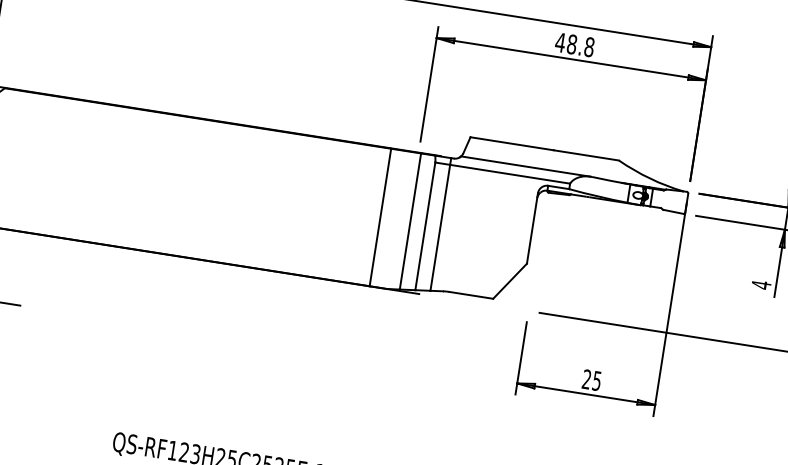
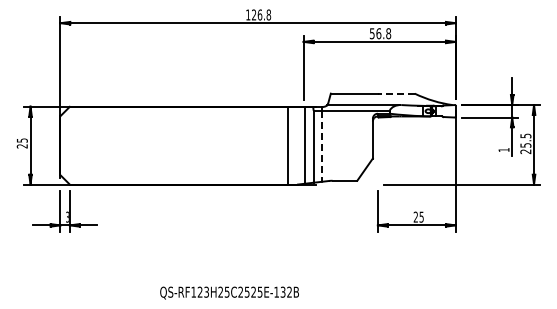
text: (566, 43) -> (375, 33), 48.8 -> 56.8
line: (584, 154) -> (395, 93), solid -> dashed
line: (441, 228) -> (322, 146), solid -> dashed
text: (760, 283) -> (503, 149), 4 -> 1

